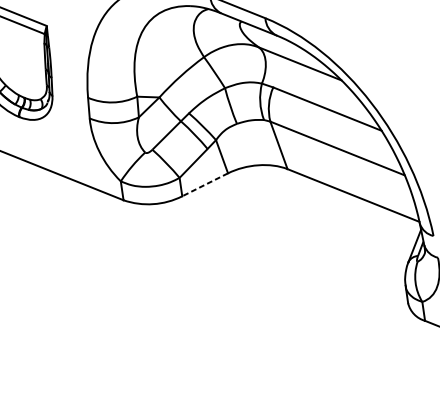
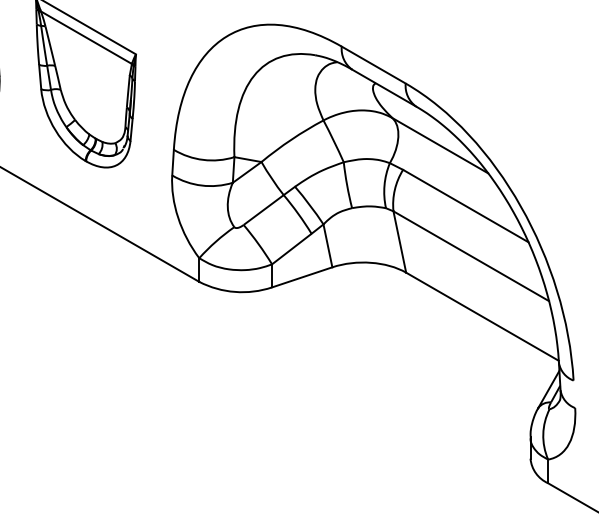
line: (205, 184) -> (302, 277), dashed -> solid

